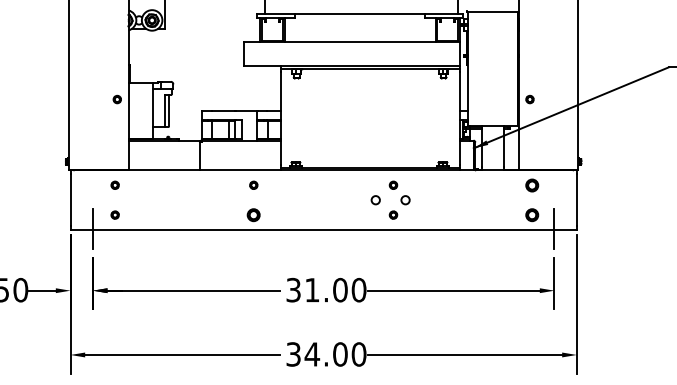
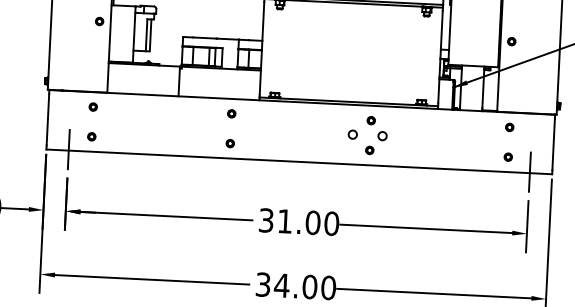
part: (531, 184) -> (509, 126), size x0.62
part: (253, 214) -> (230, 142), size x0.62
part: (531, 214) -> (507, 156), size x0.62

